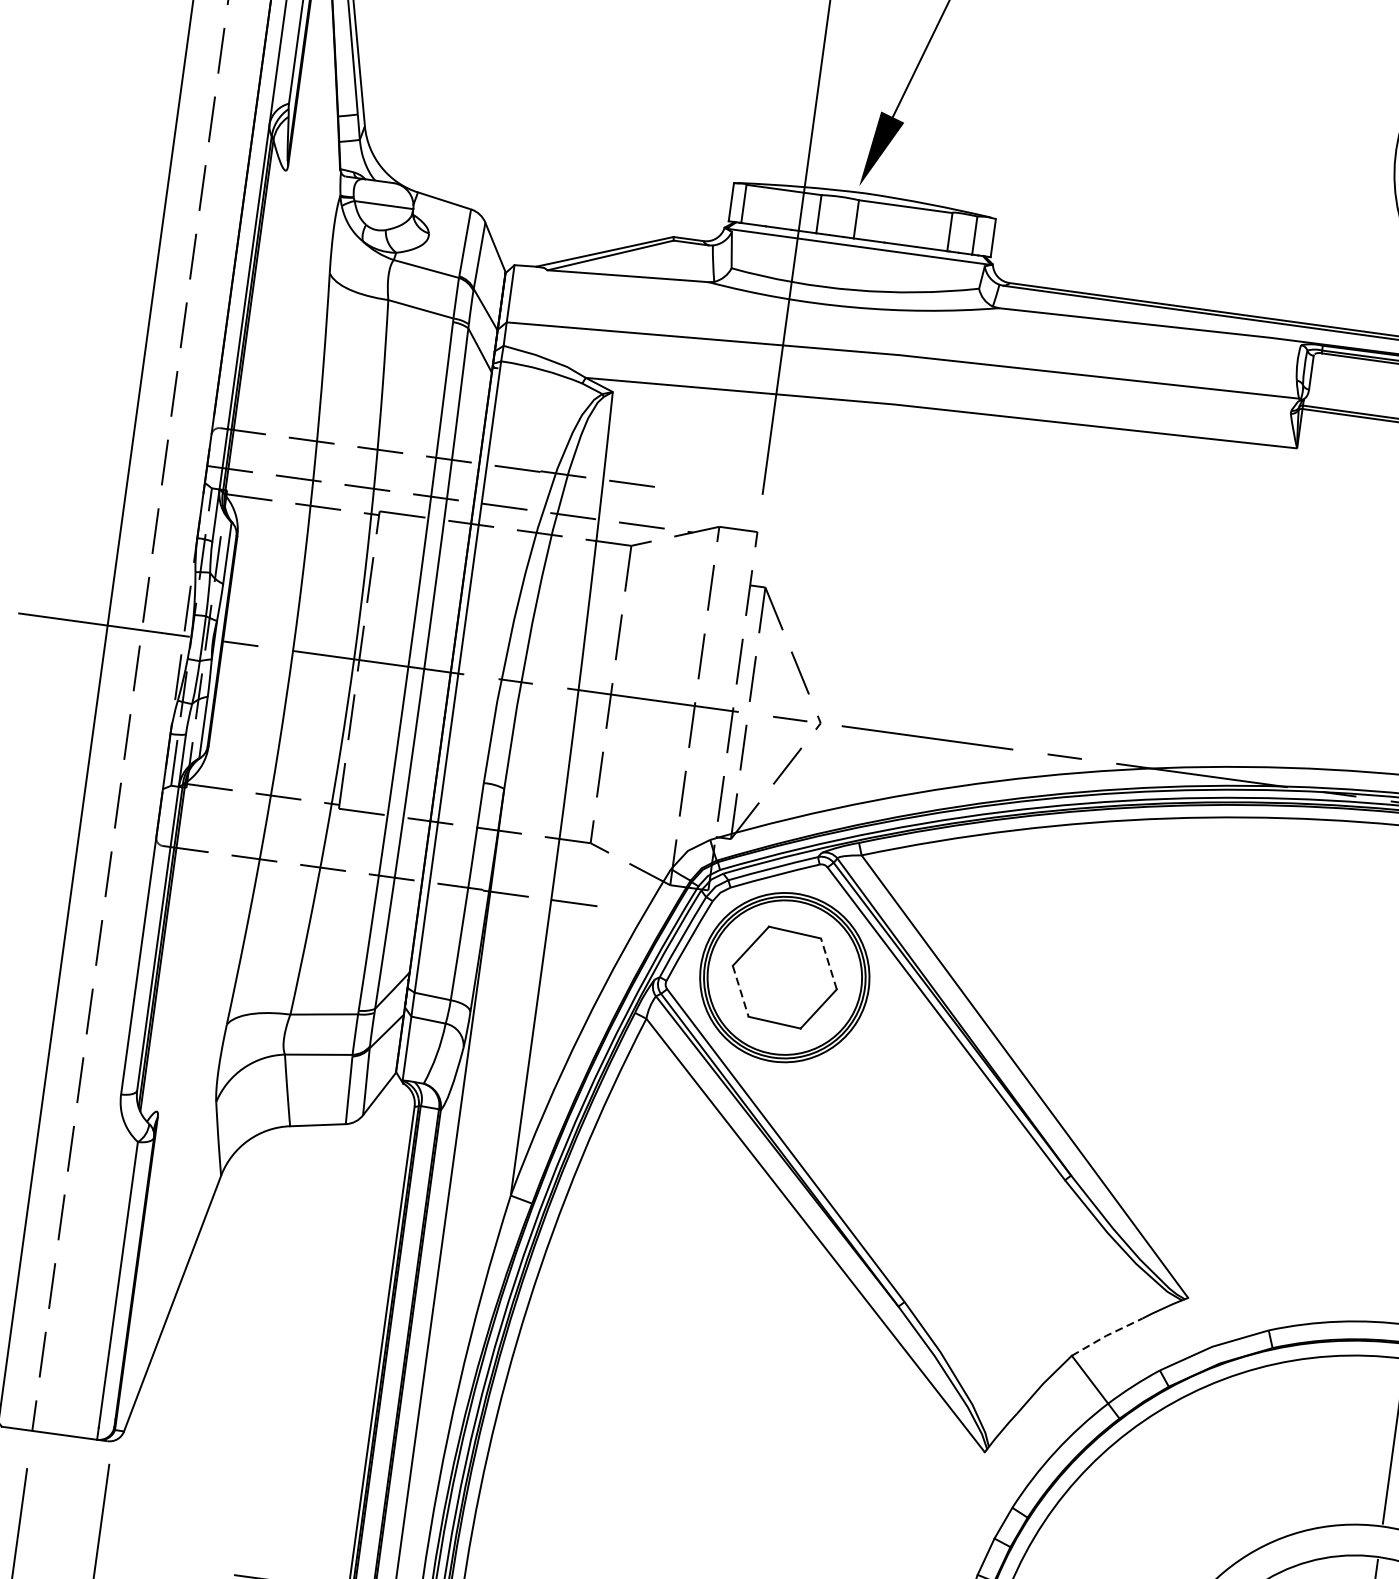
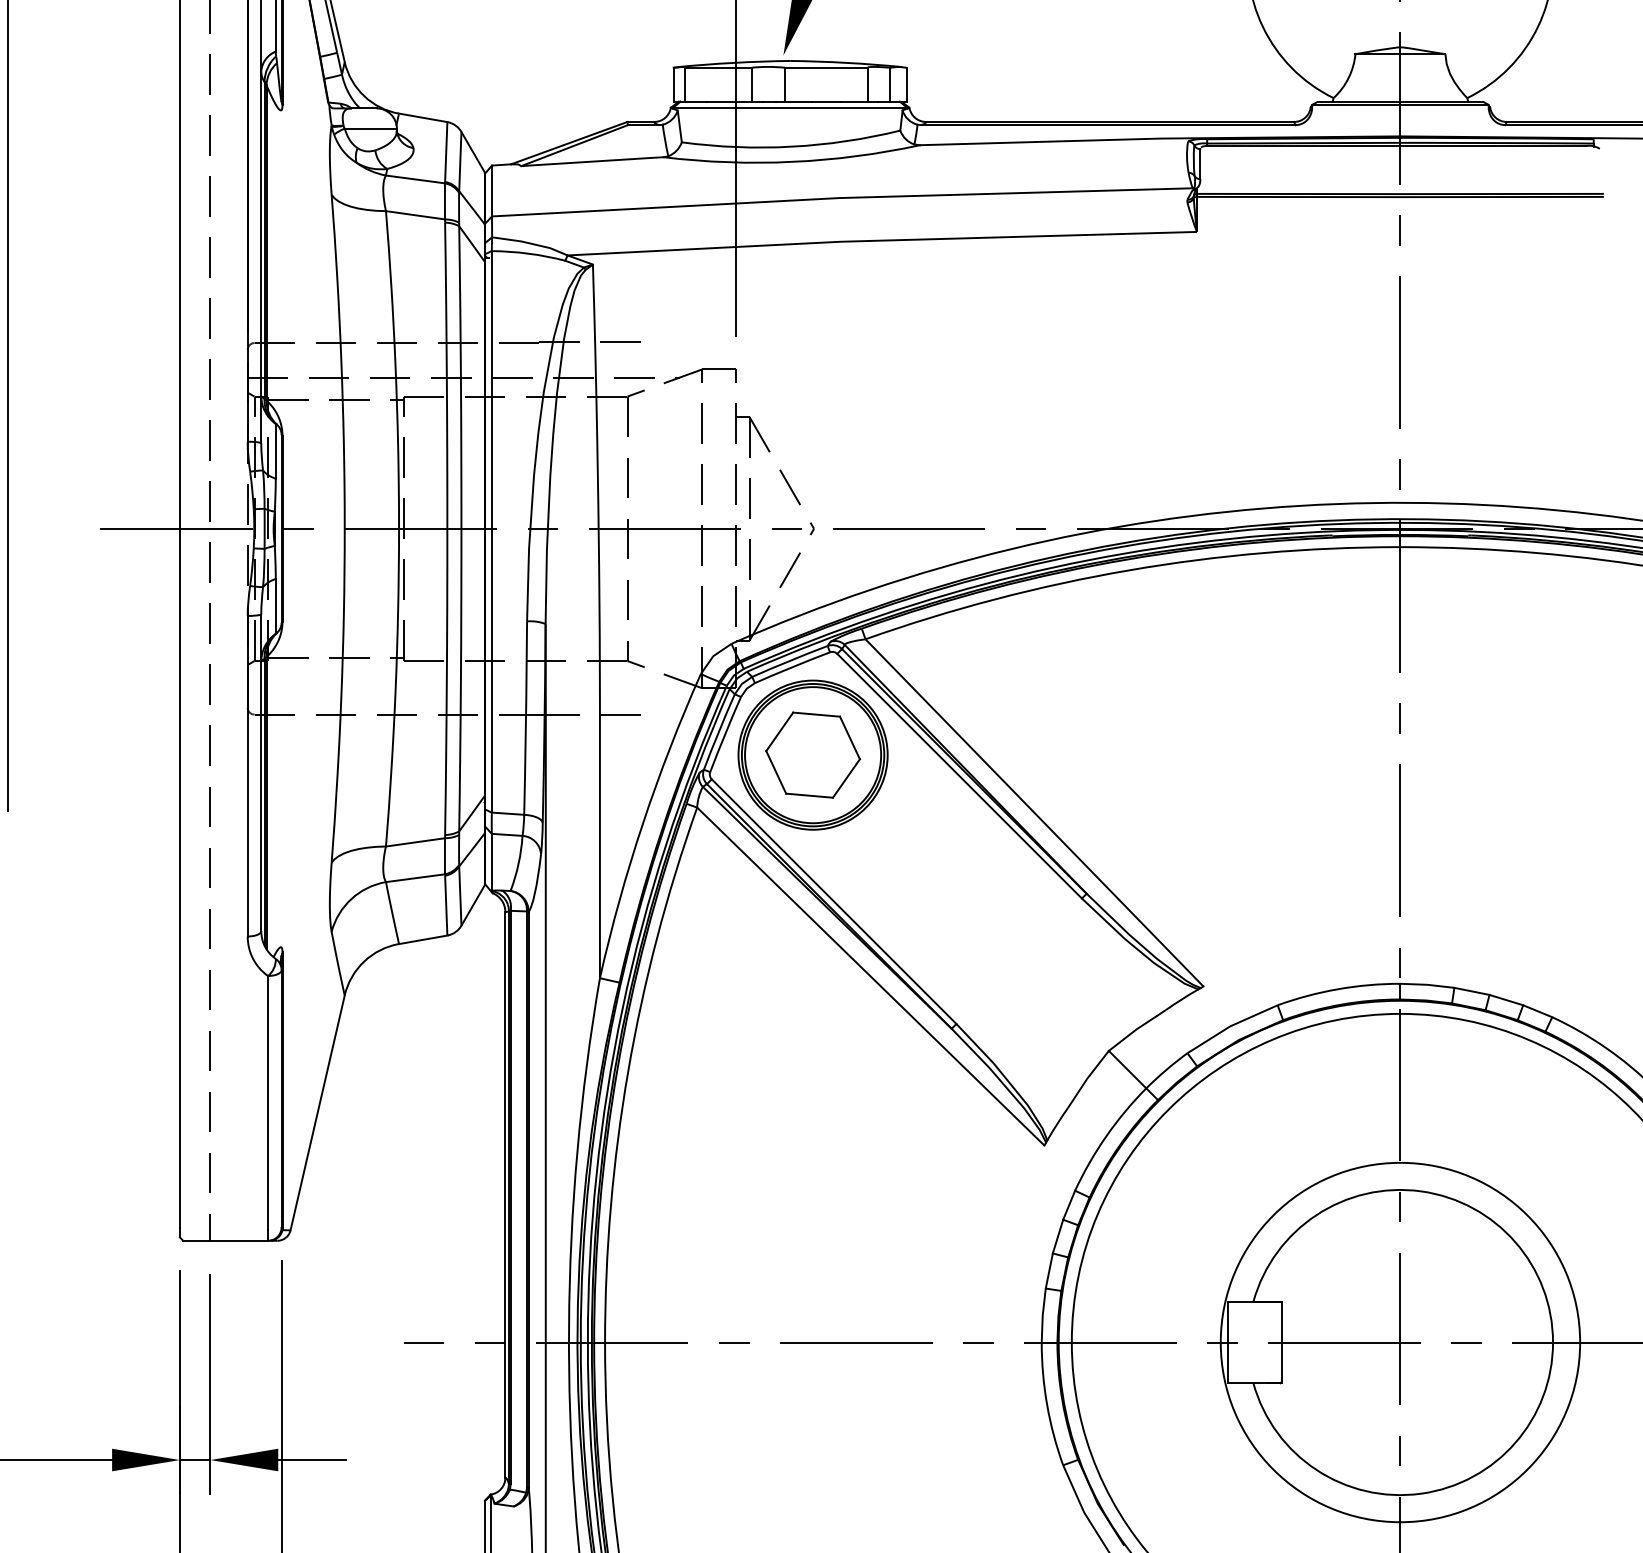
line: (828, 963) -> (849, 737), dashed -> solid
line: (741, 991) -> (776, 772), dashed -> solid
line: (1106, 1335) -> (1136, 1029), dashed -> solid

